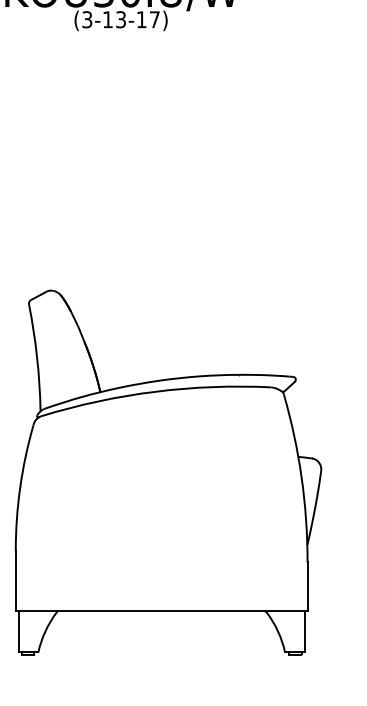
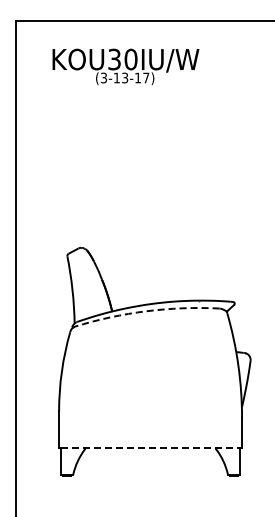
arc: (155, 392) -> (146, 311), solid -> dashed
line: (161, 610) -> (150, 448), solid -> dashed

